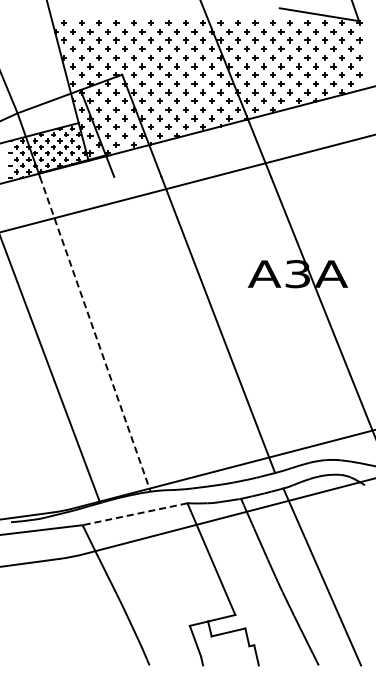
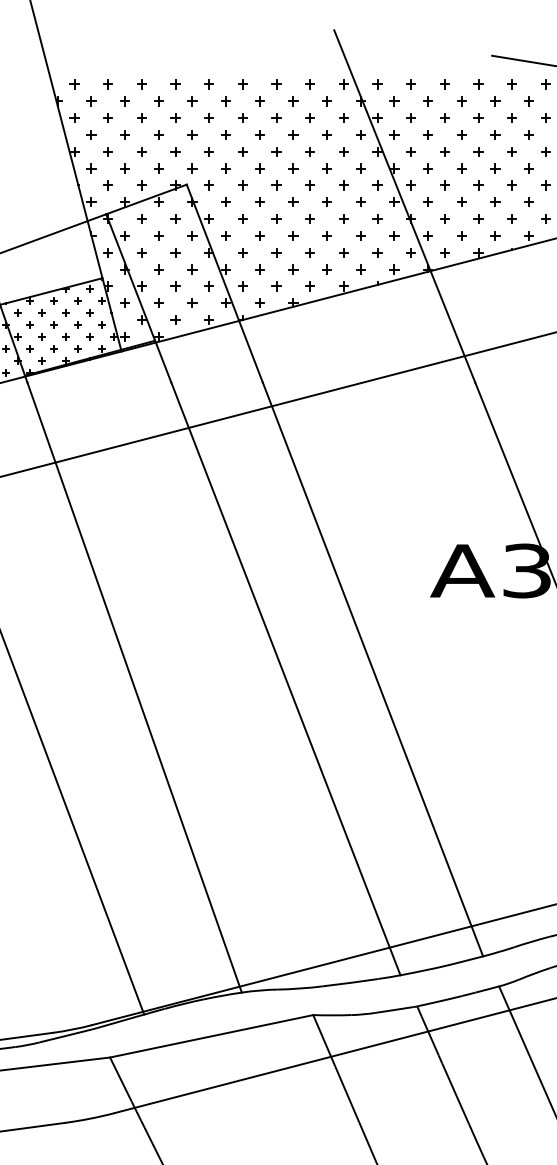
line: (173, 329) -> (286, 678), added
line: (95, 334) -> (134, 687), dashed -> solid
line: (135, 514) -> (212, 1036), dashed -> solid

